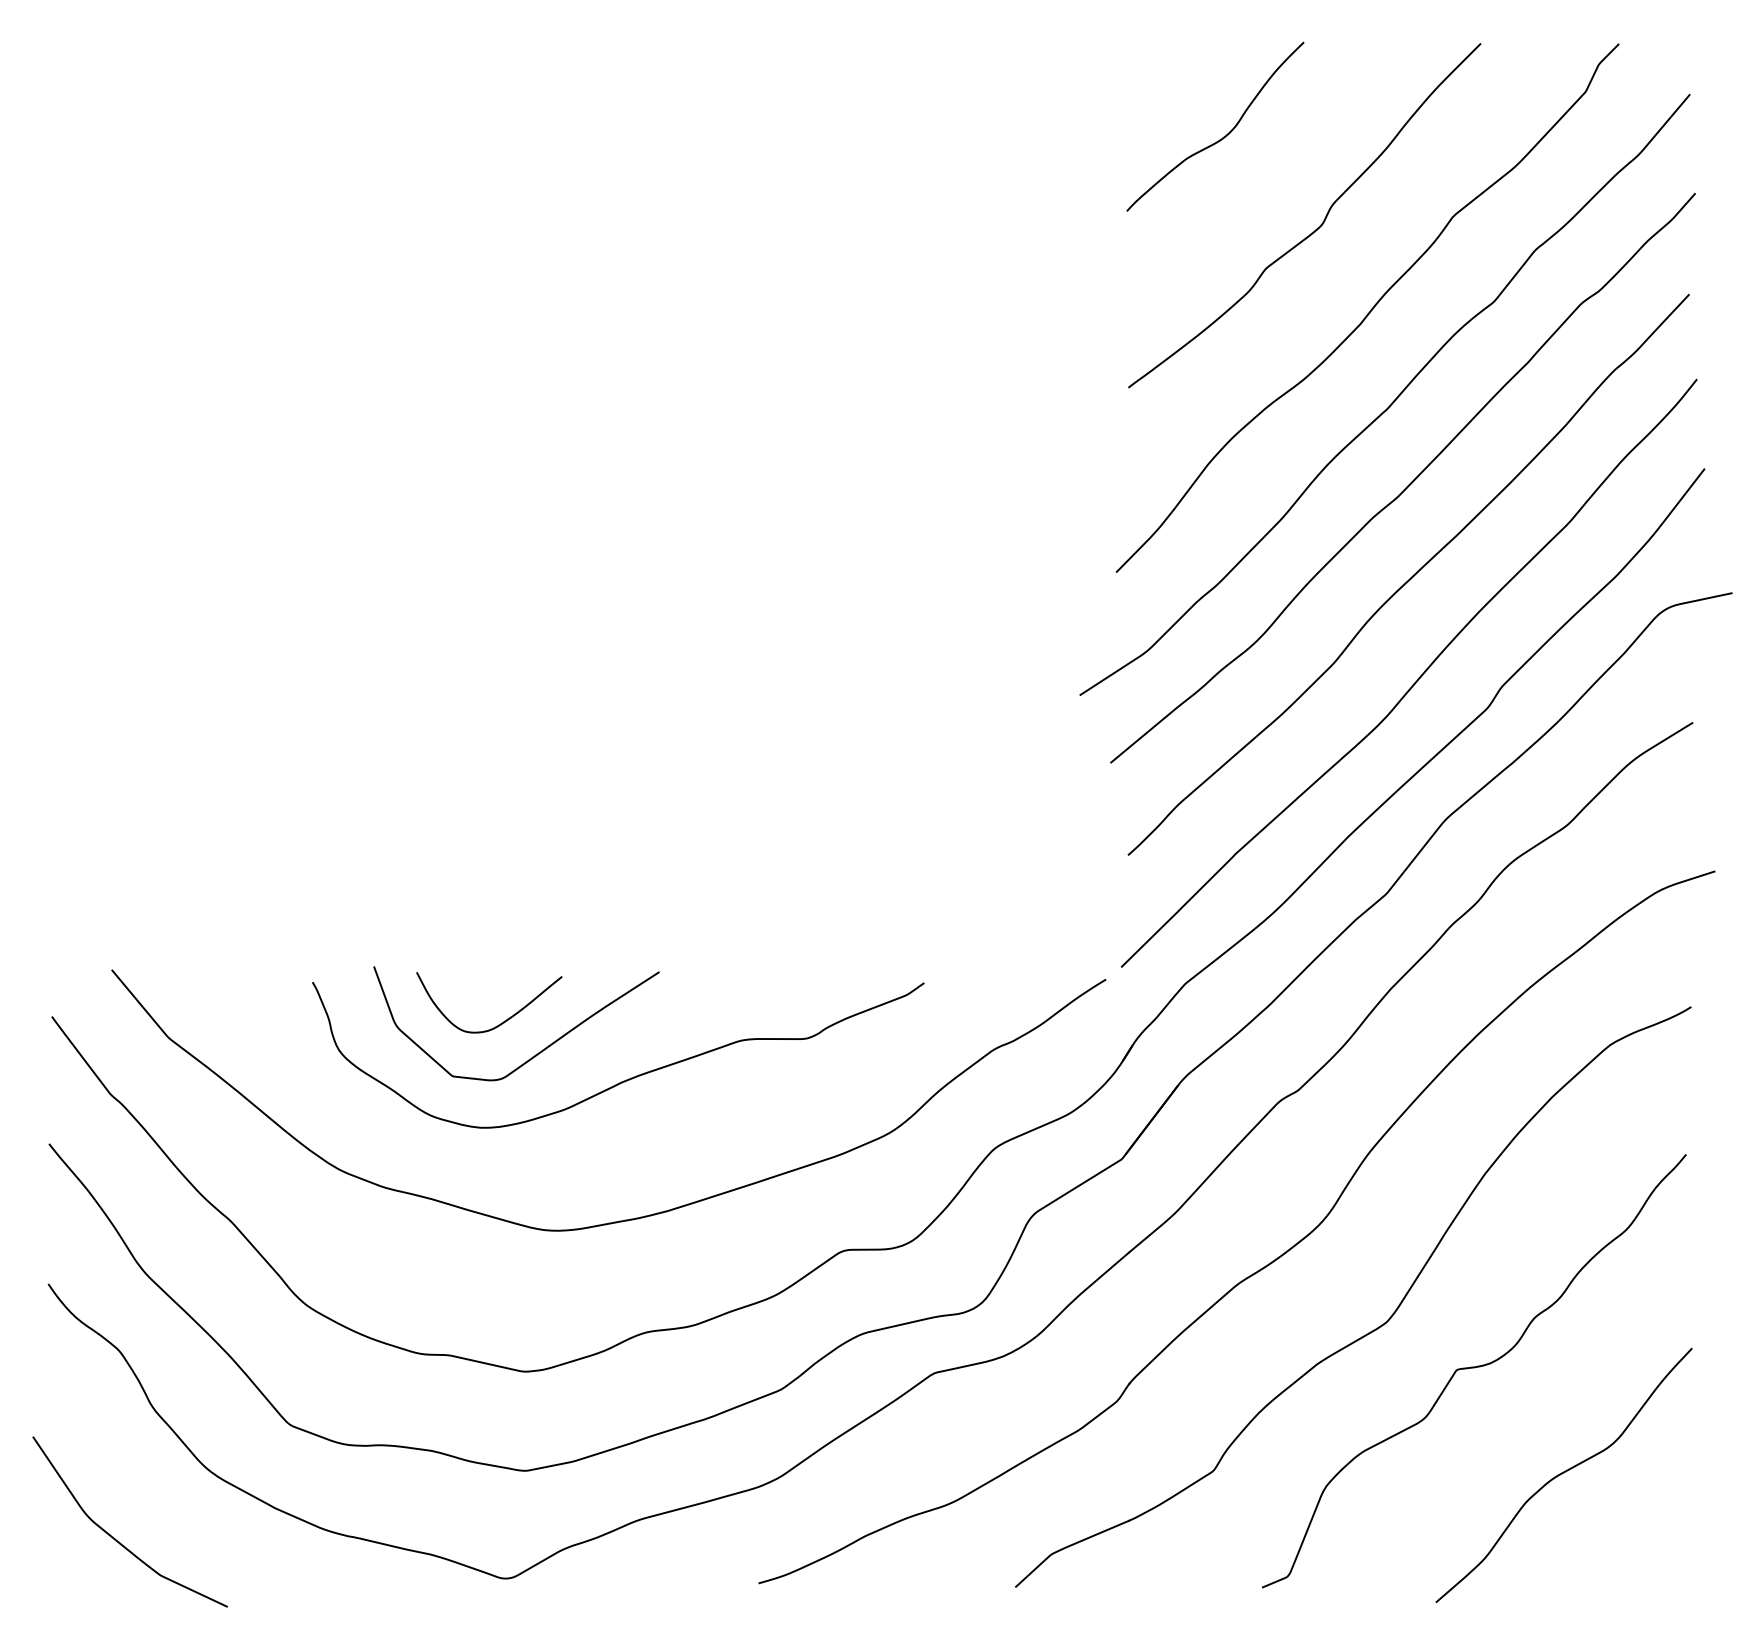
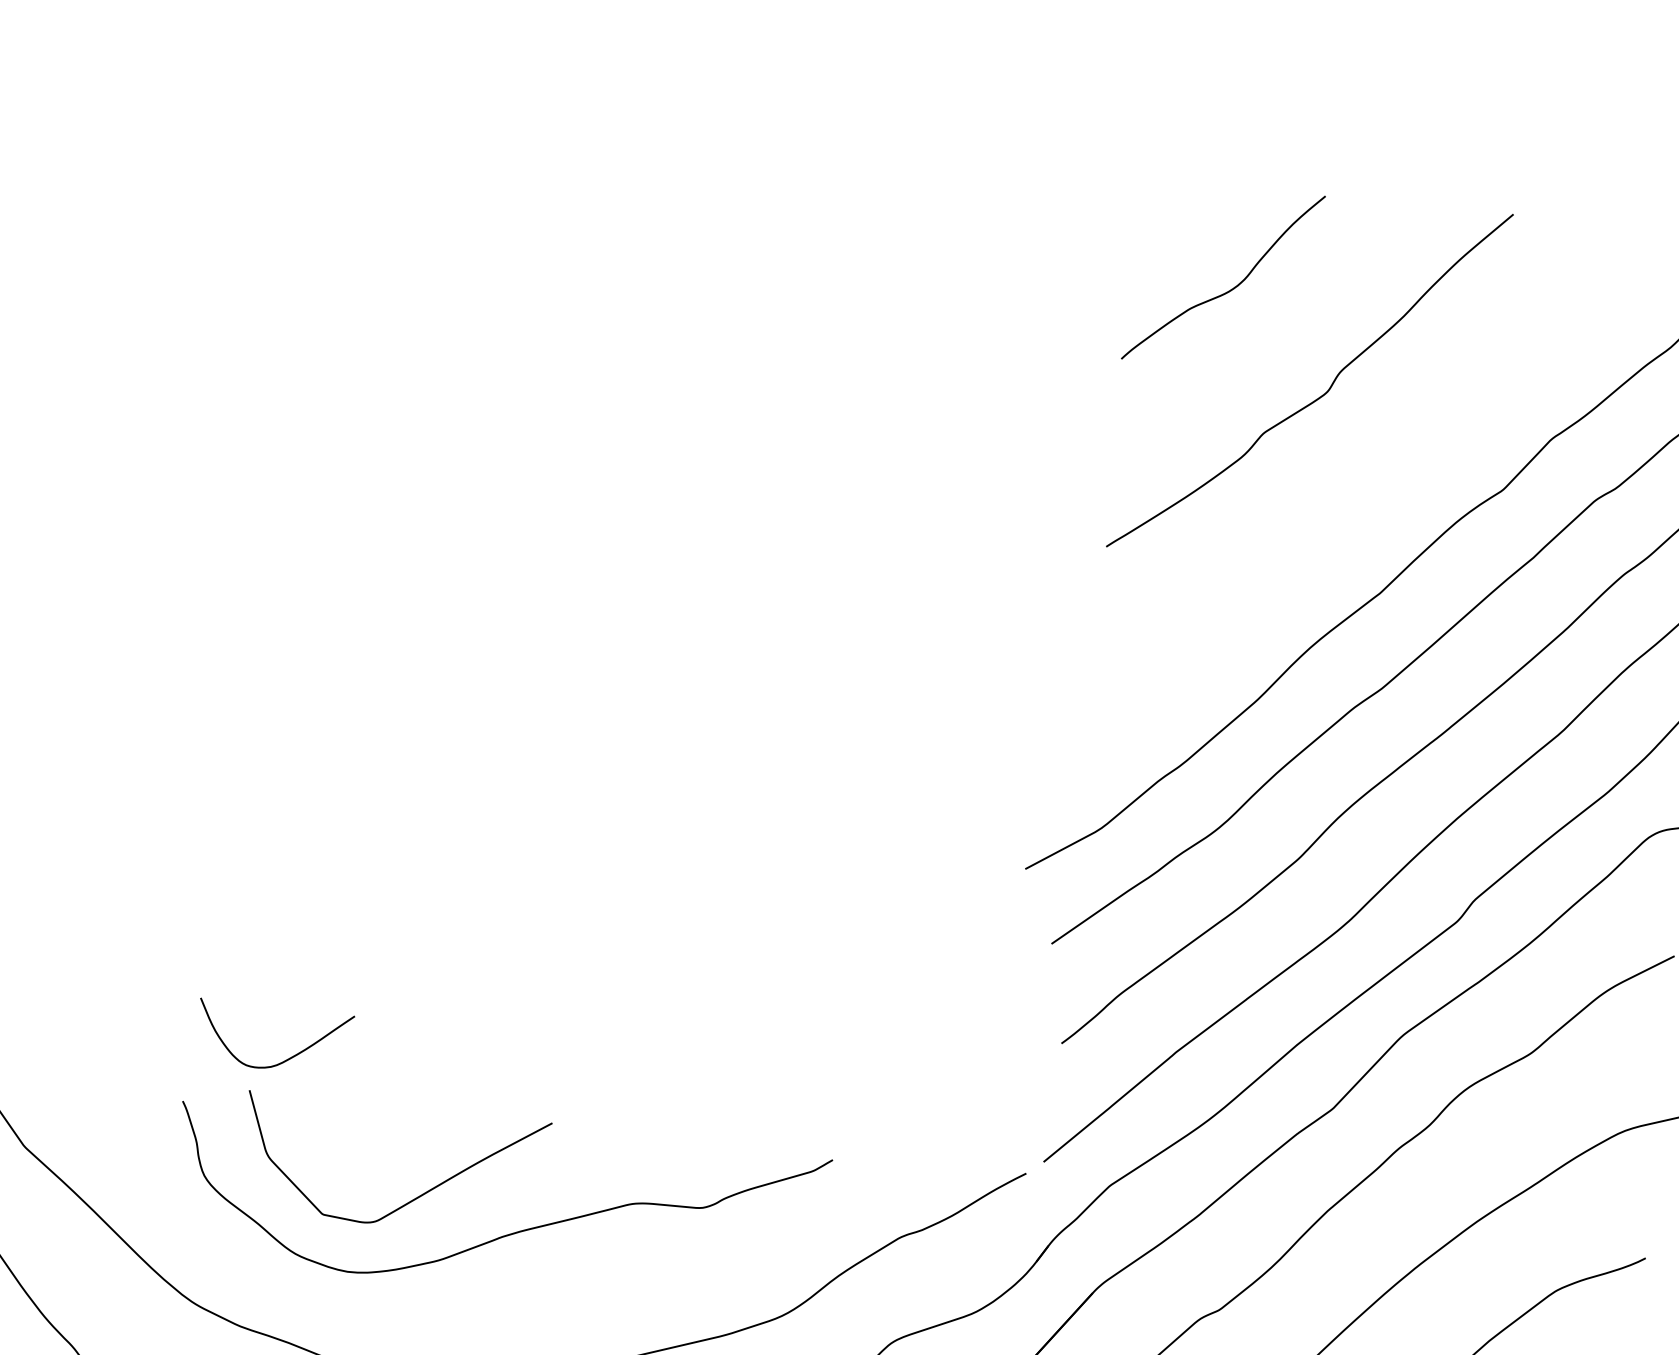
curve: (1370, 309) -> (1370, 486), removed
curve: (501, 1022) -> (286, 1059), moved

